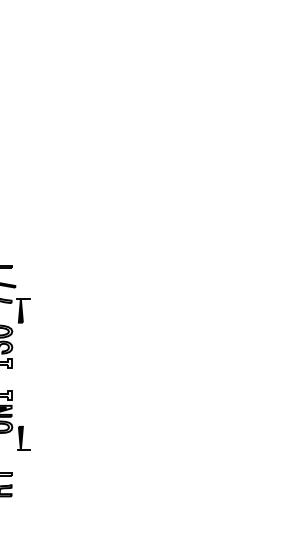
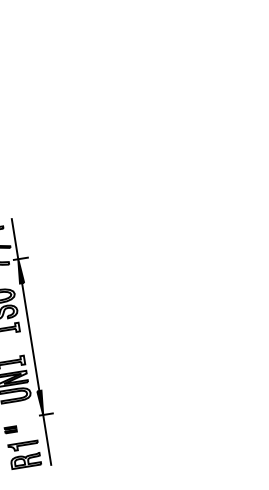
line: (20, 279) -> (14, 238), added
line: (20, 374) -> (30, 336), added
line: (20, 474) -> (46, 440), added

